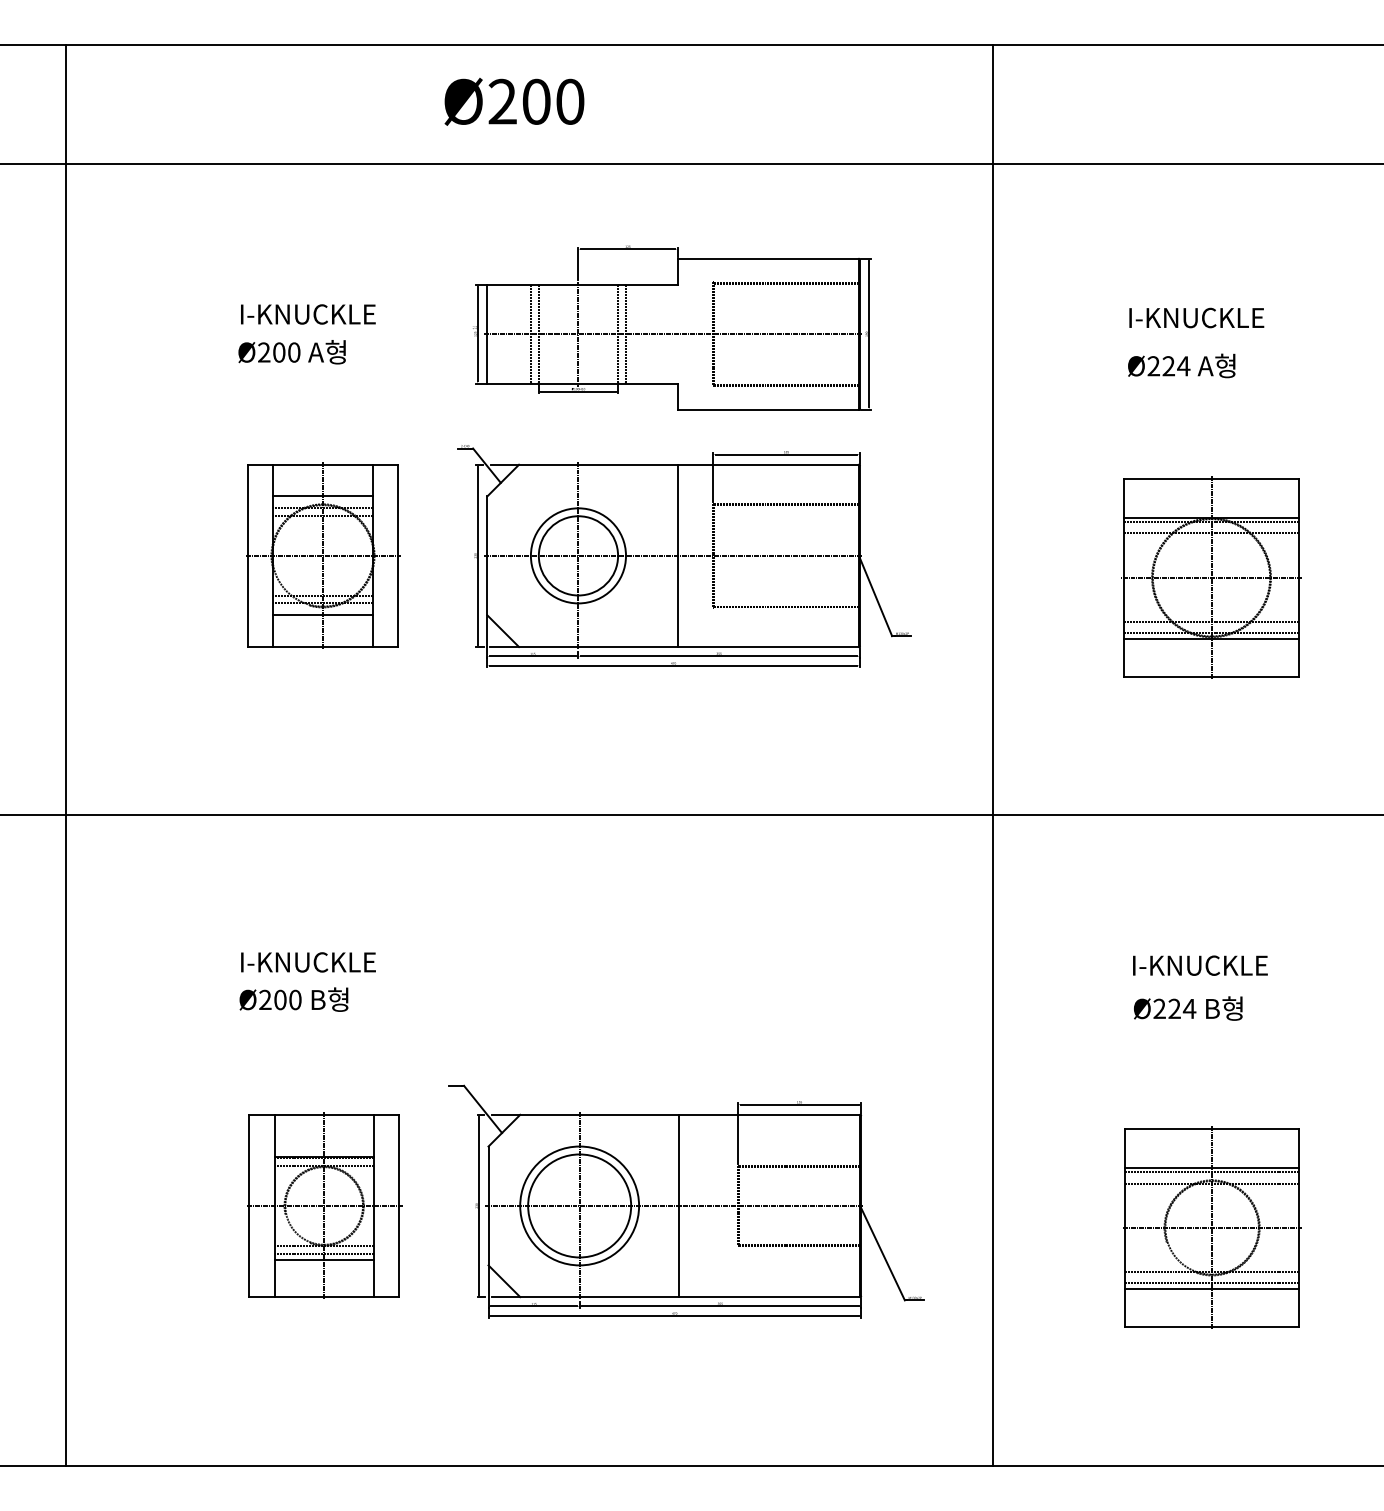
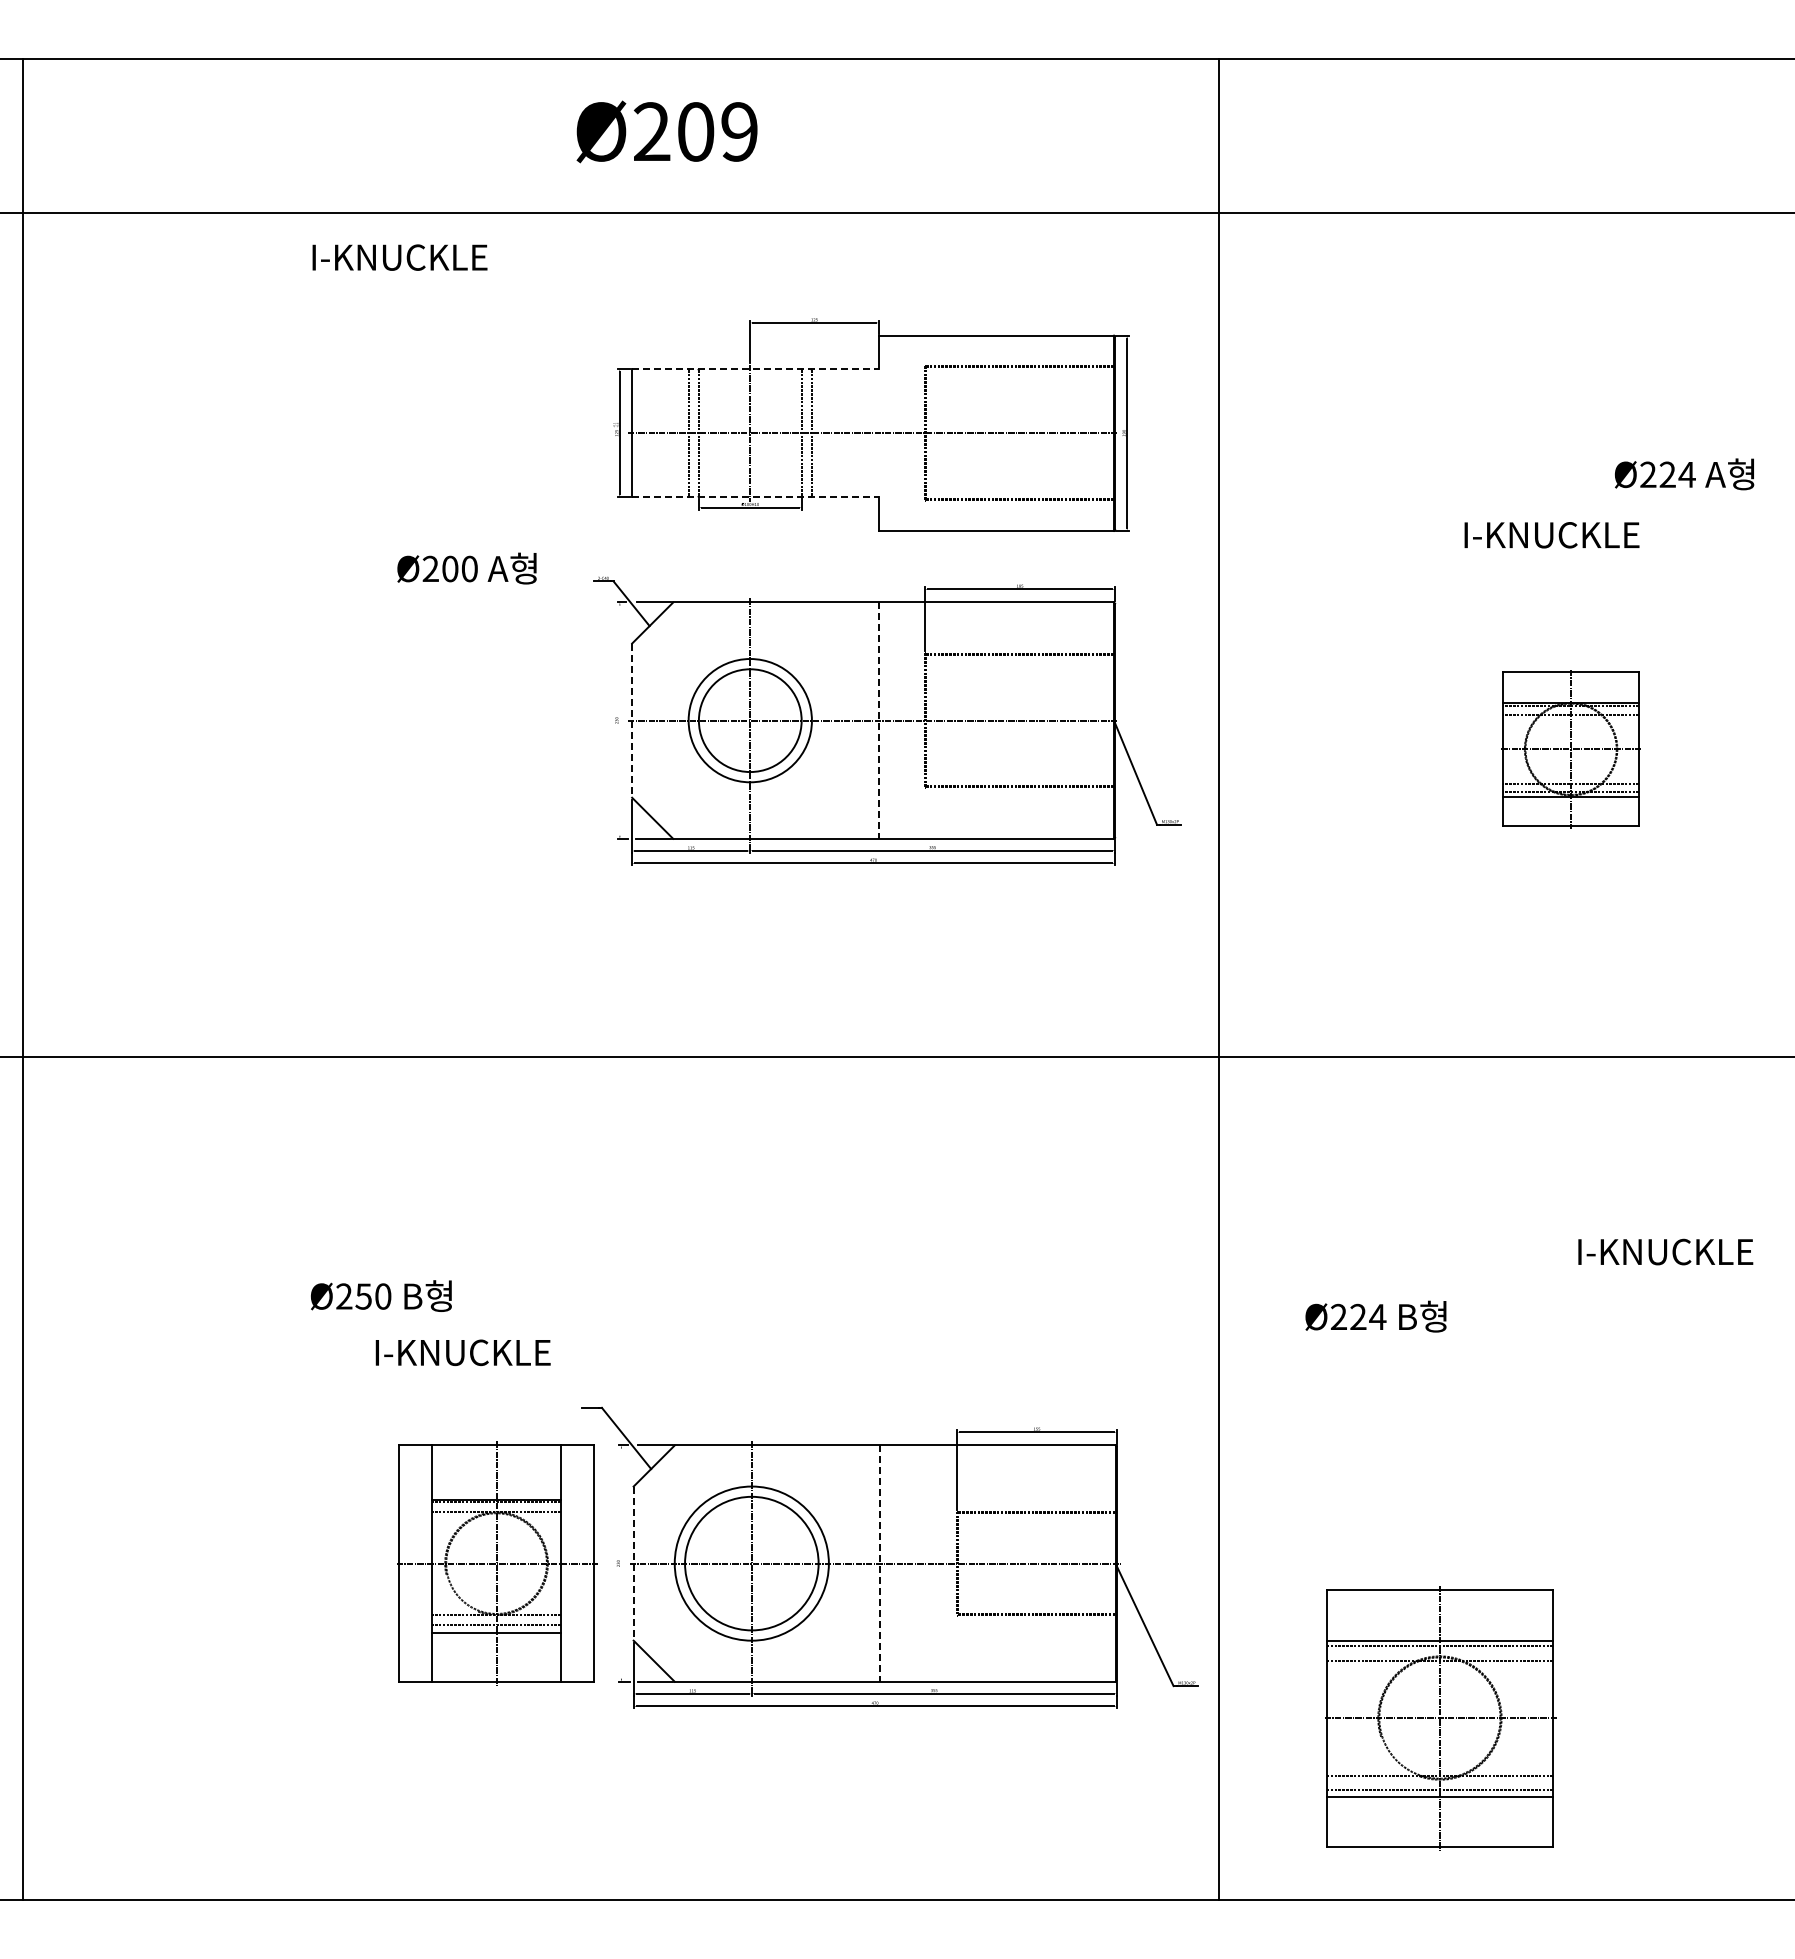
text: (570, 101) -> (739, 131), Ø200 -> Ø209
line: (582, 285) -> (755, 369), solid -> dashed
text: (307, 314) -> (399, 257), moved
text: (1196, 318) -> (1551, 535), moved
text: (291, 352) -> (466, 568), moved
text: (1181, 366) -> (1684, 474), moved
line: (582, 383) -> (755, 497), solid -> dashed
part: (322, 555) -> (418, 720), removed
line: (477, 555) -> (619, 720), removed
line: (487, 556) -> (632, 721), solid -> dashed
line: (677, 556) -> (878, 721), solid -> dashed
part: (1211, 578) -> (1570, 749), size x0.6
line: (66, 755) -> (23, 979), moved
line: (992, 755) -> (1219, 979), moved
text: (307, 962) -> (462, 1352), moved
text: (1200, 965) -> (1665, 1251), moved
text: (280, 999) -> (363, 1296), Ø200 -> Ø250
text: (1187, 1008) -> (1375, 1316), moved
part: (324, 1205) -> (497, 1563), moved
line: (479, 1205) -> (621, 1563), removed
line: (488, 1206) -> (633, 1564), solid -> dashed
line: (678, 1206) -> (880, 1564), solid -> dashed
part: (1212, 1228) -> (1440, 1718), moved

